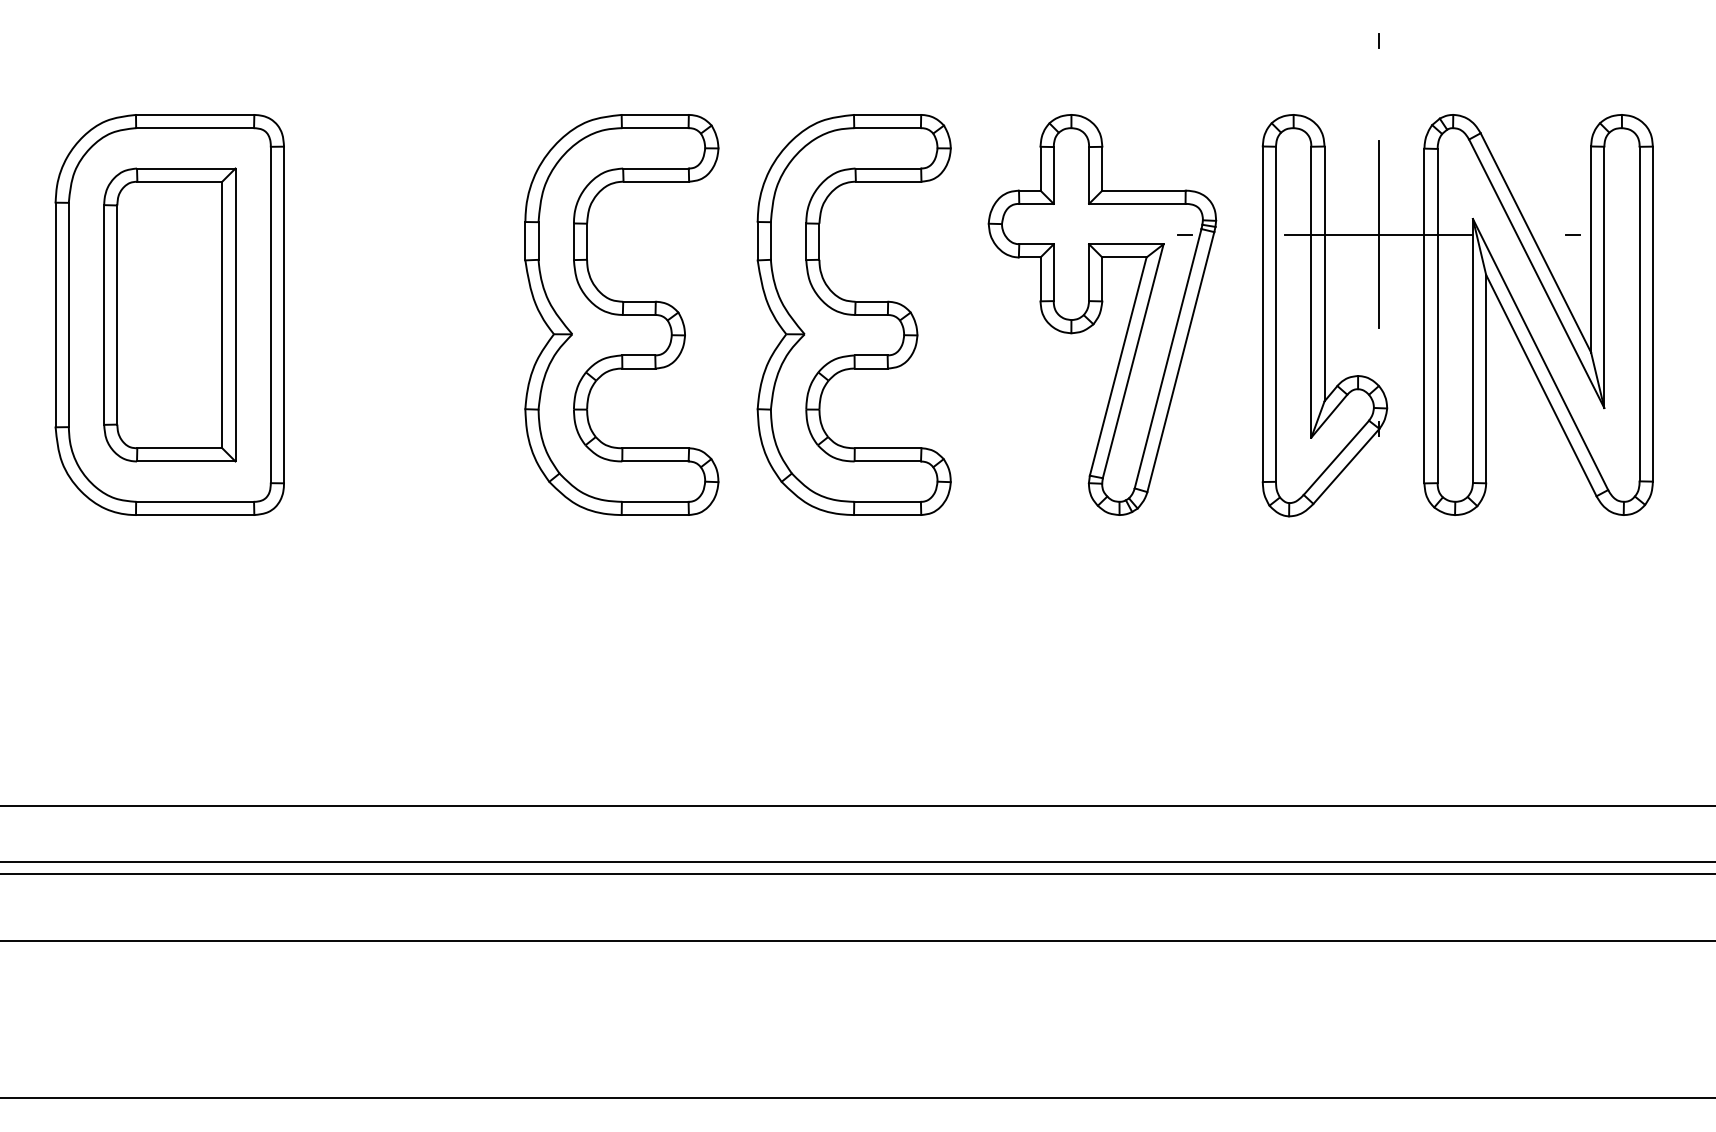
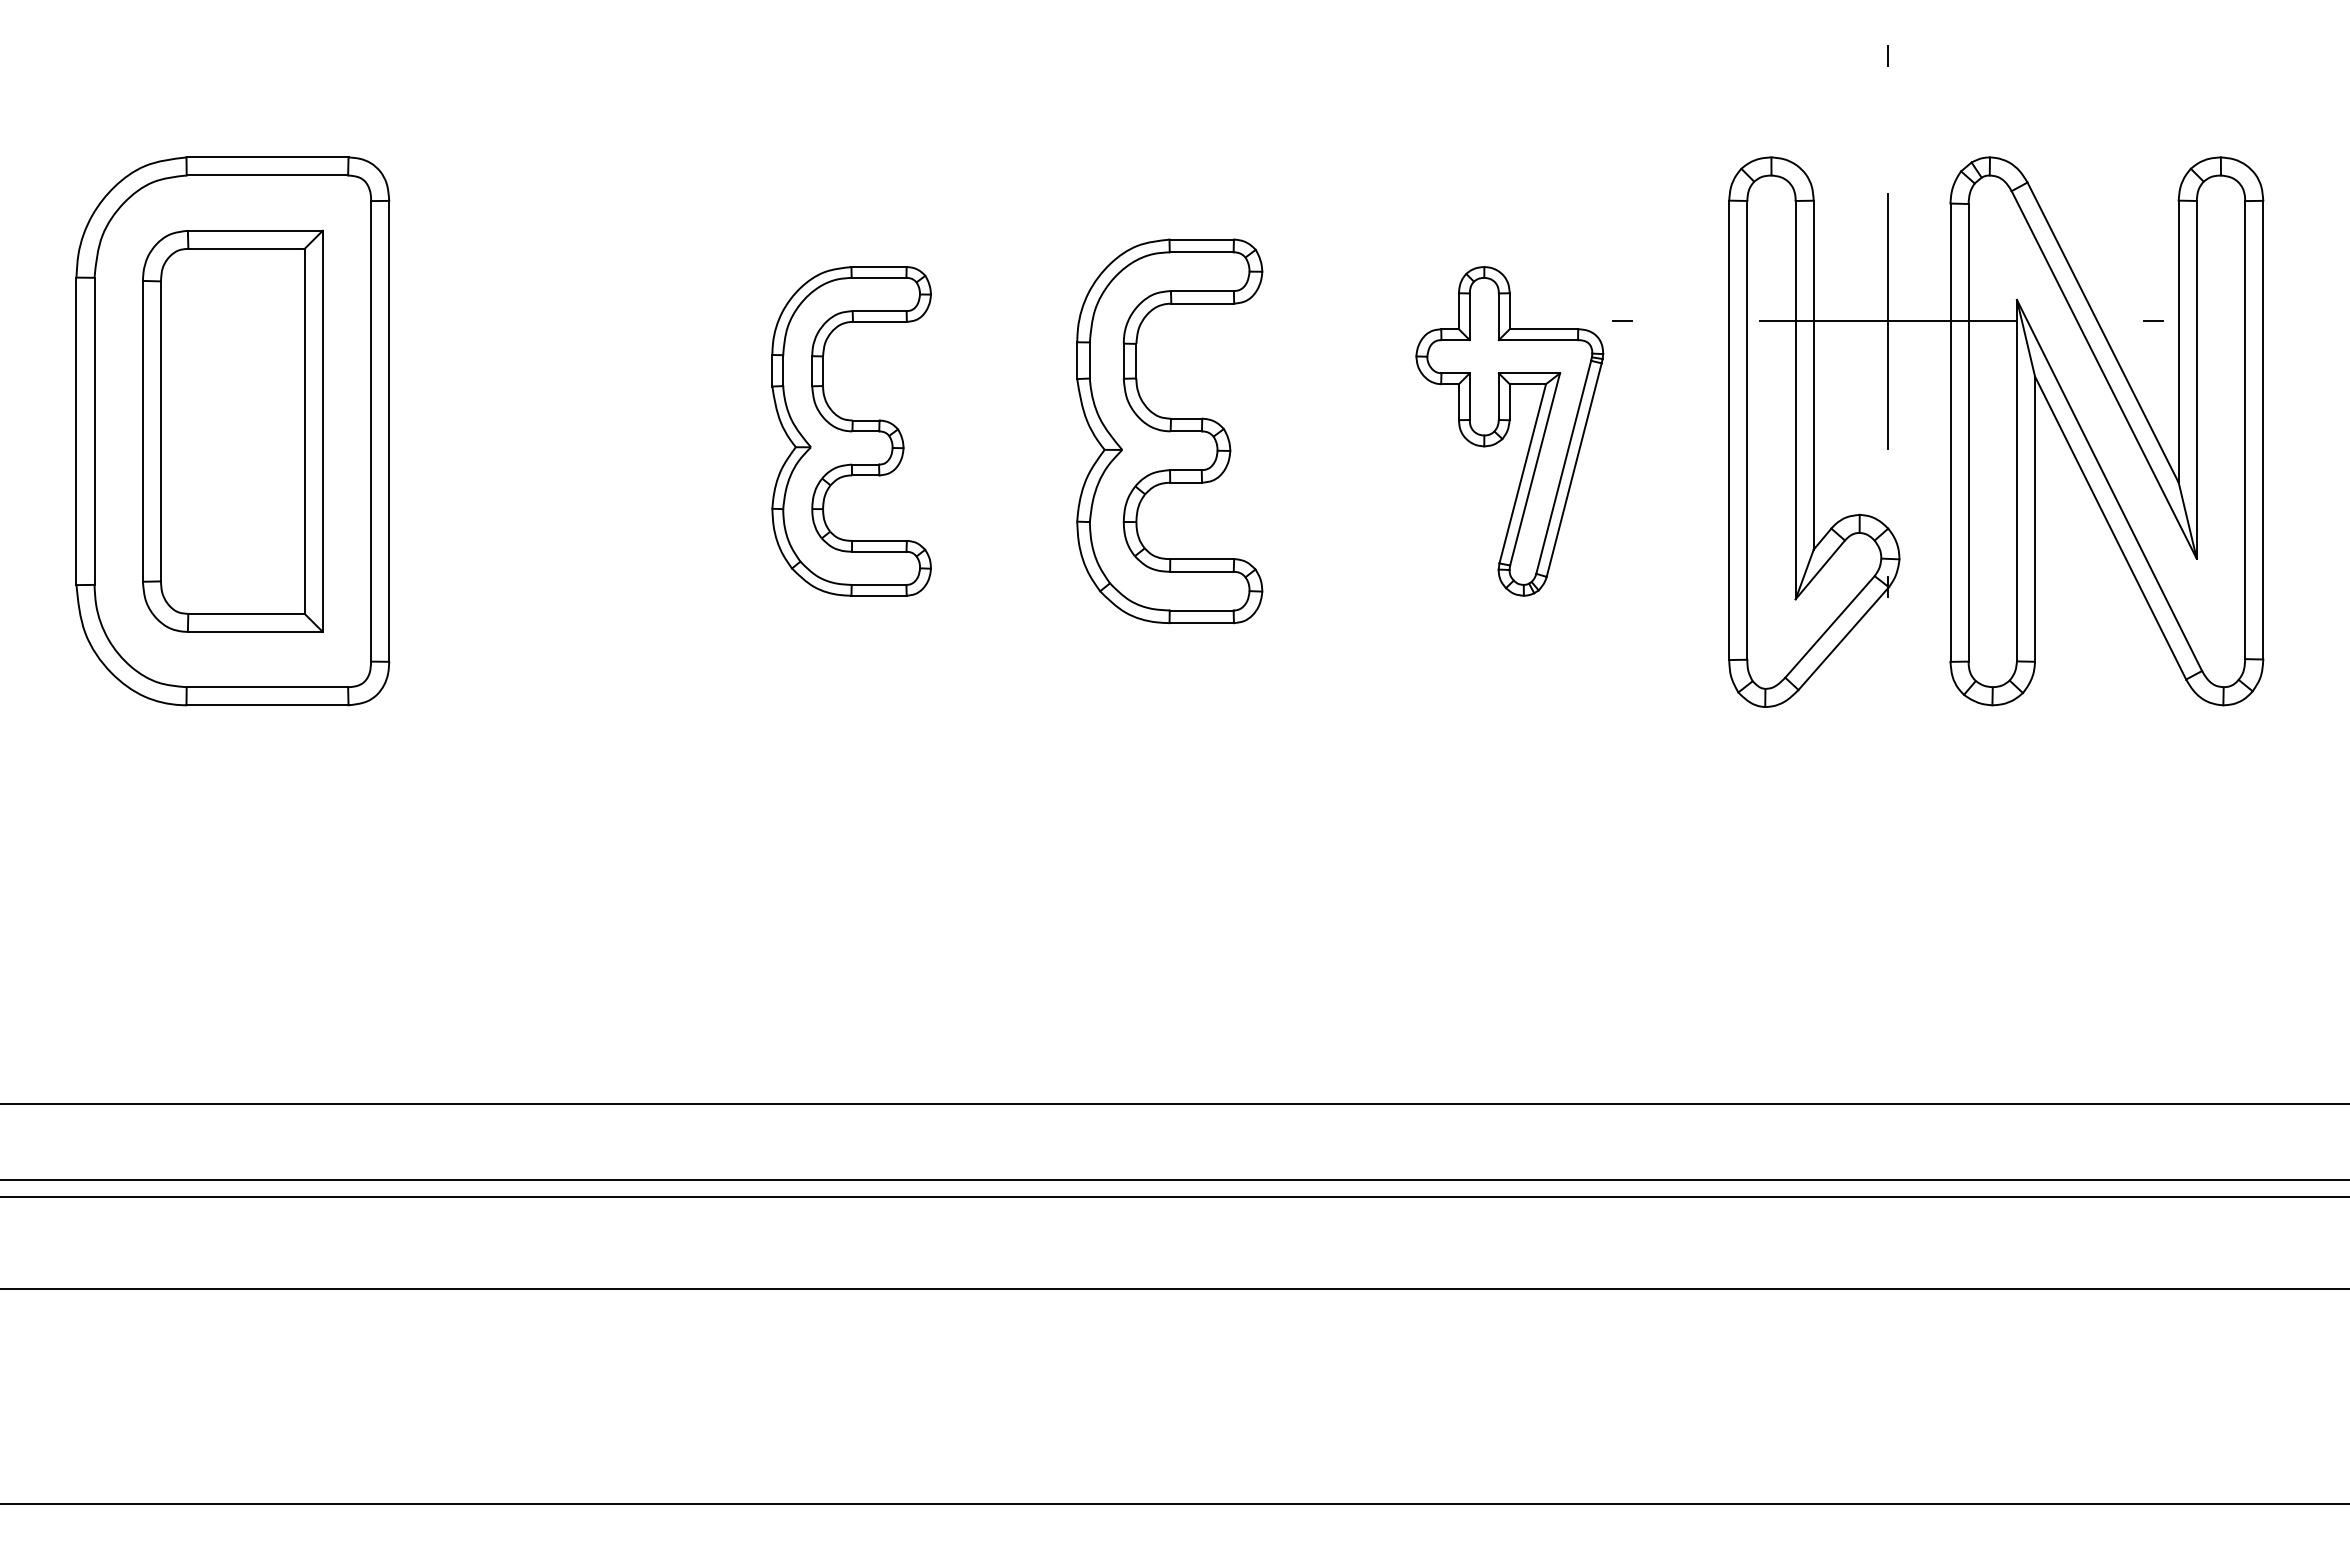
part: (621, 315) -> (851, 431), size x0.6
part: (853, 315) -> (1169, 431), size x0.7
part: (1102, 315) -> (1509, 431), size x0.6

